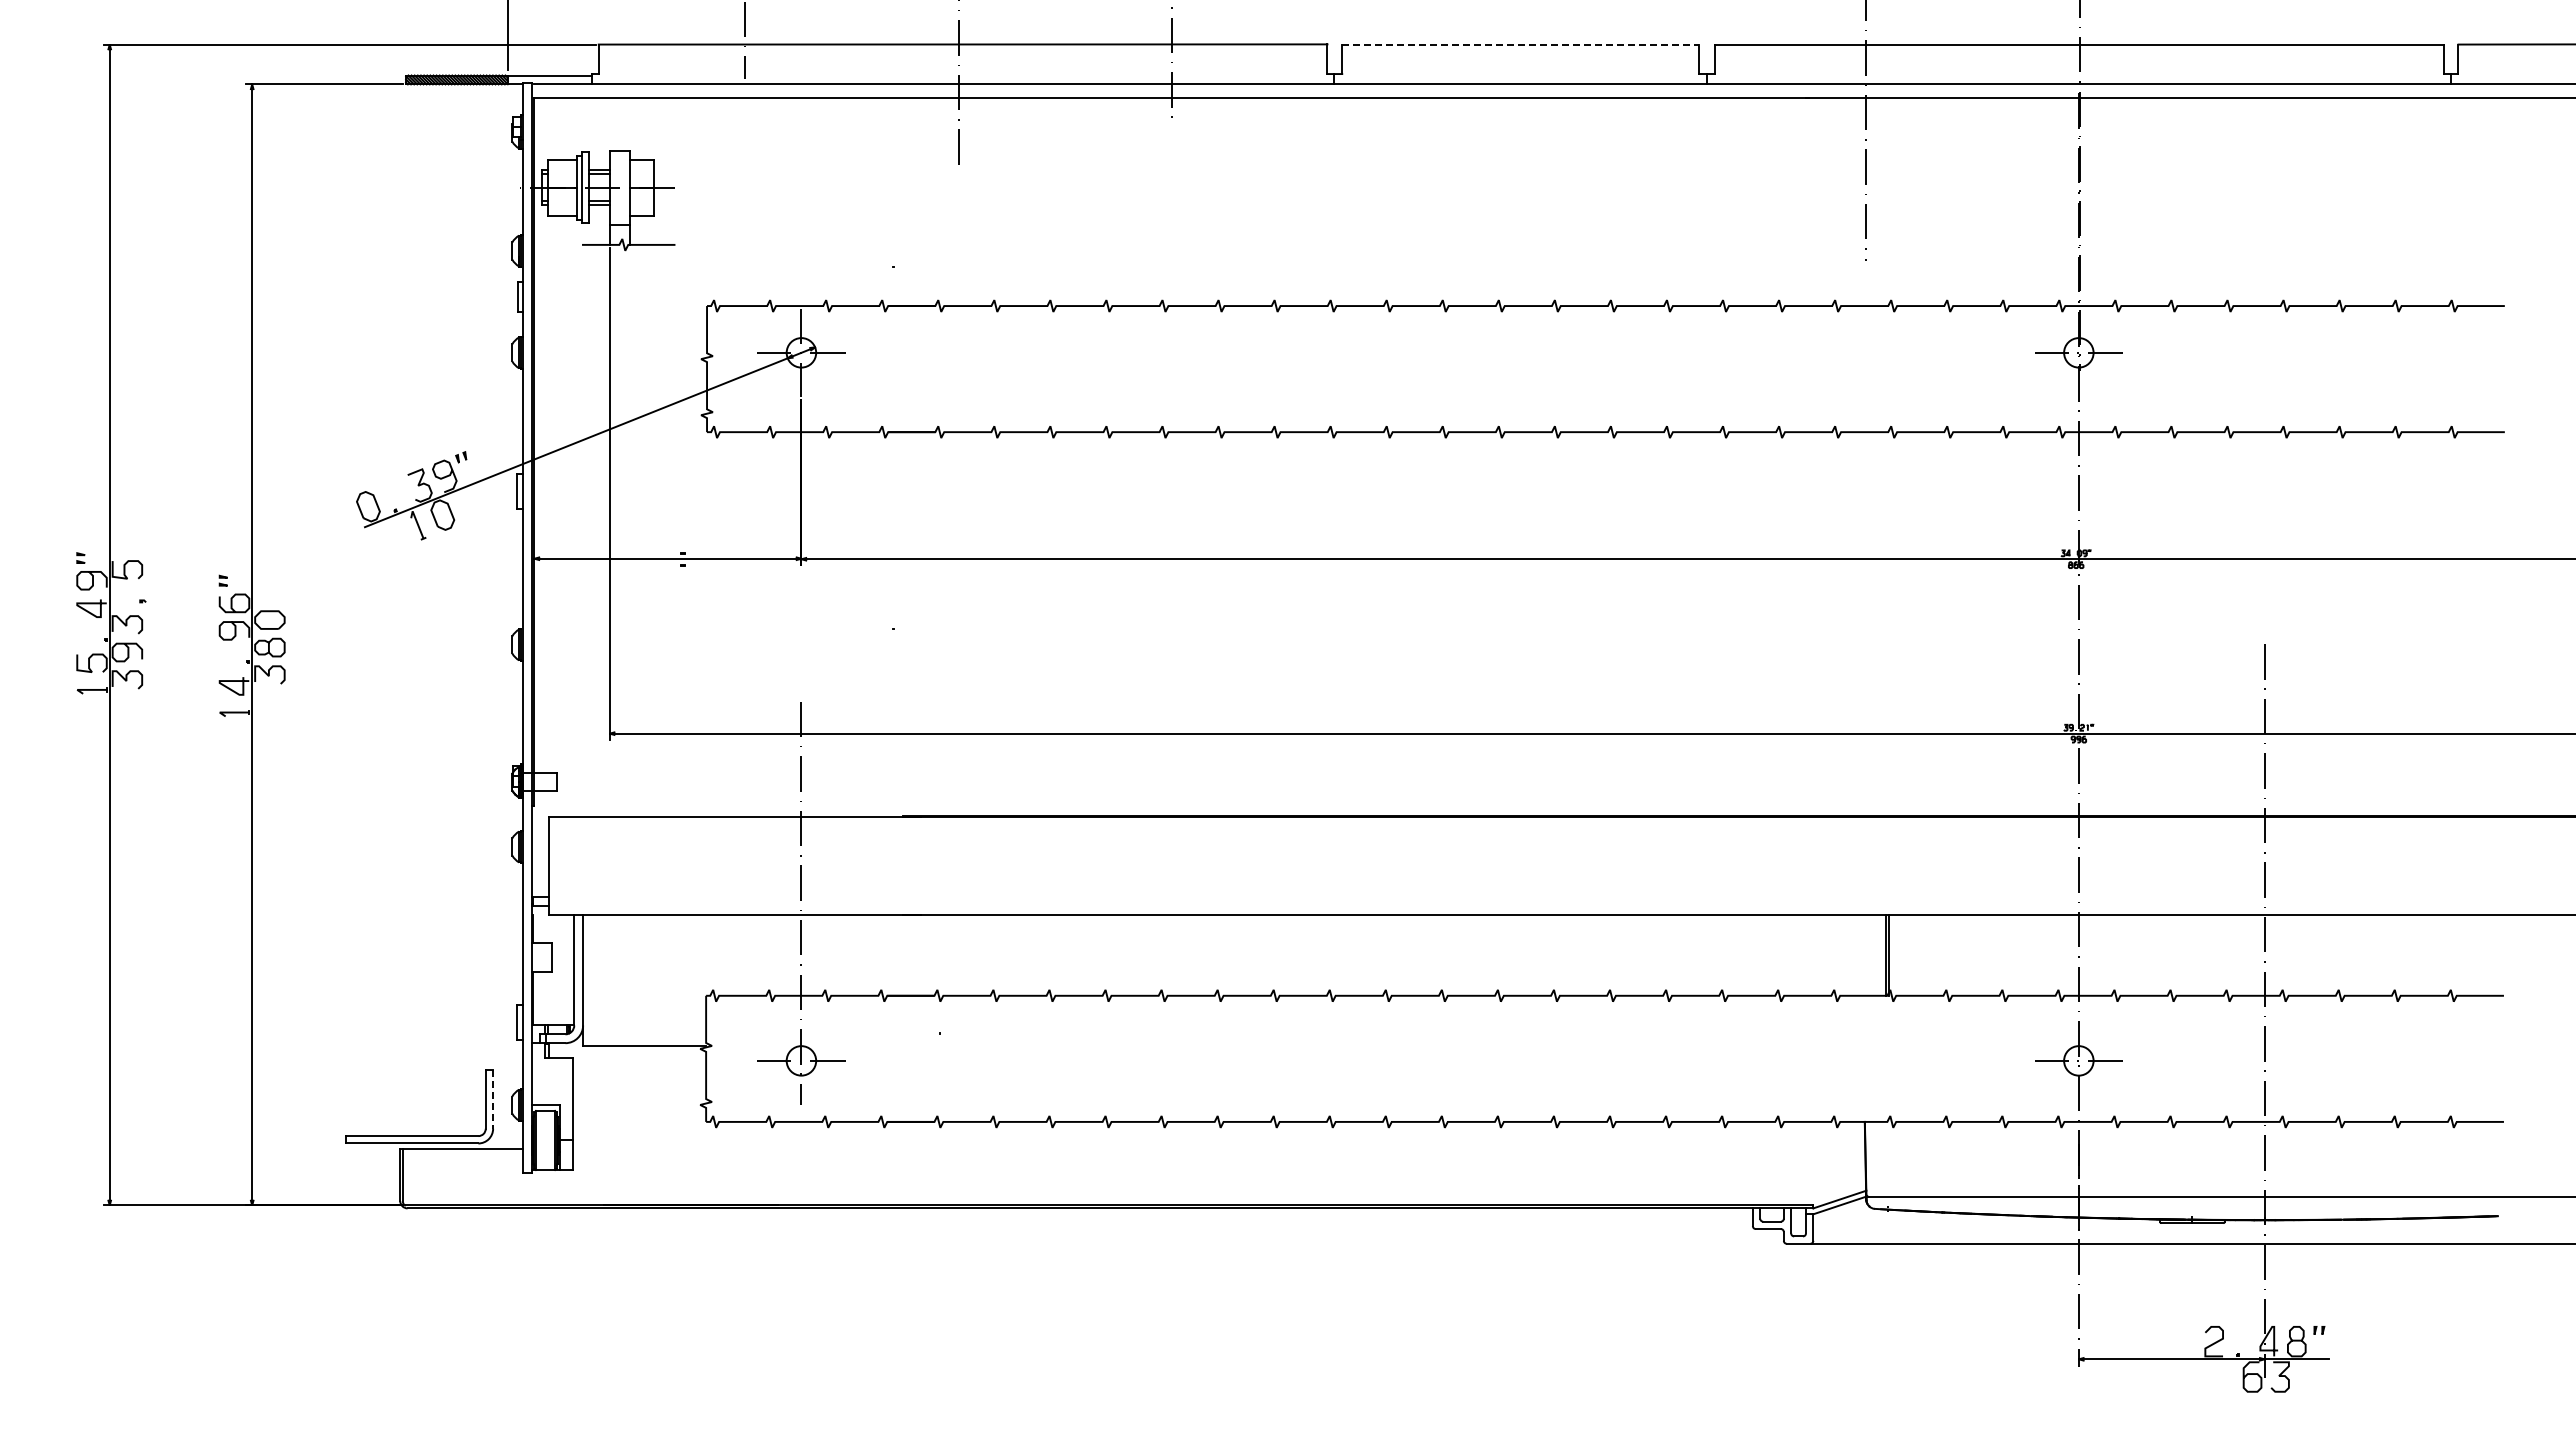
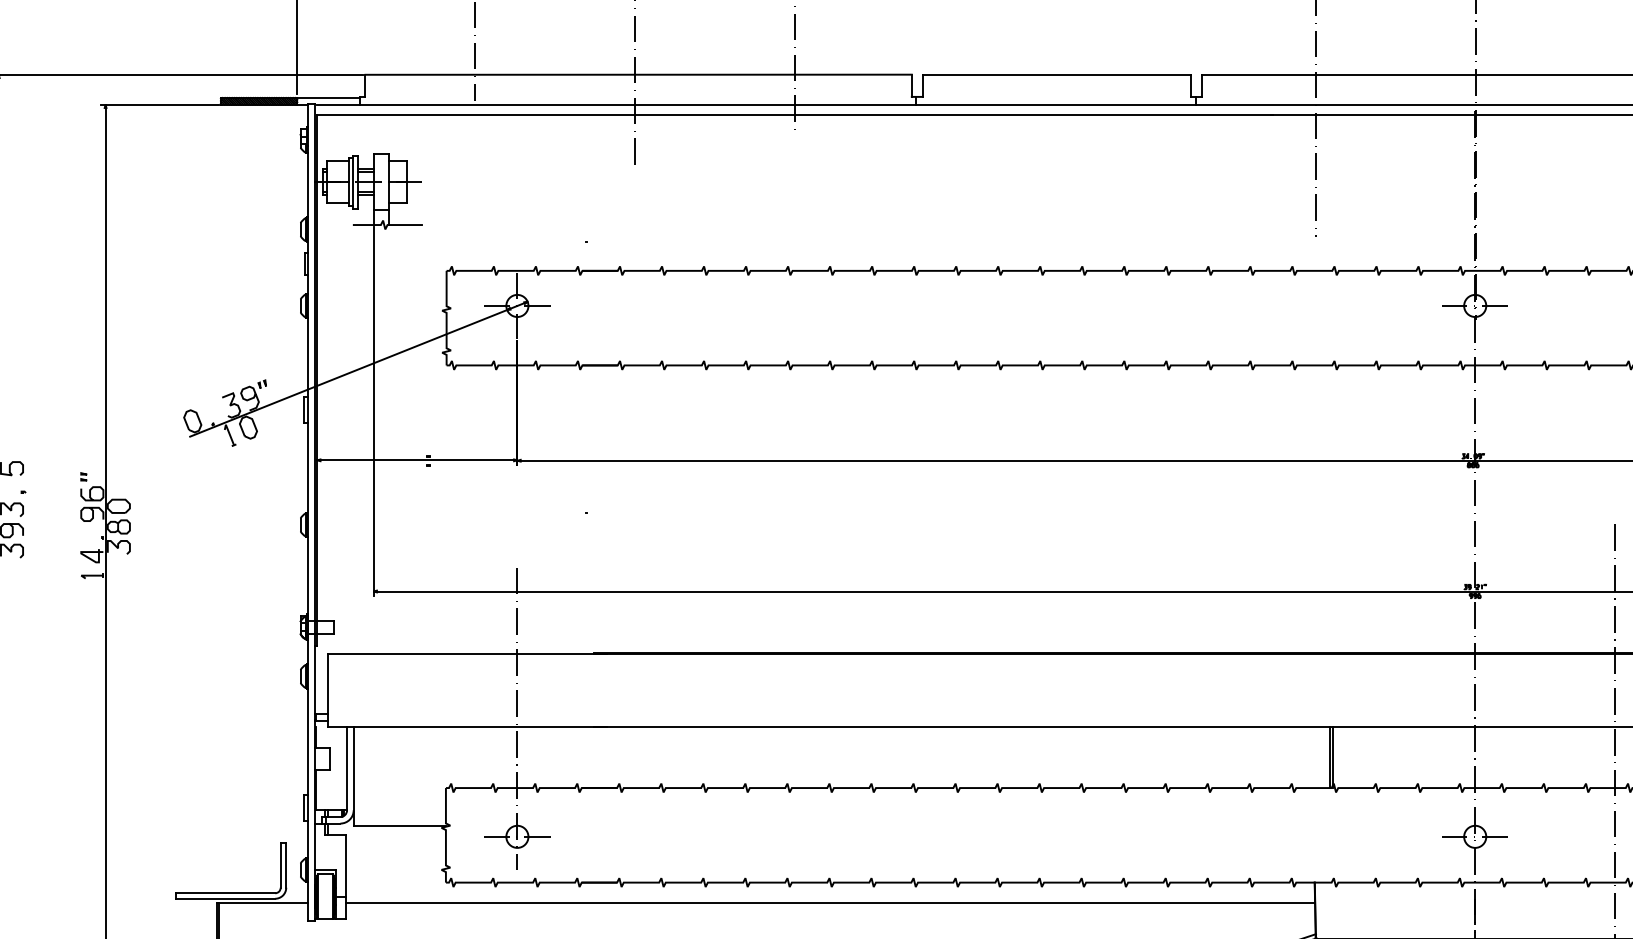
line: (1521, 44) -> (1057, 74), dashed -> solid
line: (493, 1099) -> (286, 865), dashed -> solid
line: (1218, 1149) -> (830, 903), added

